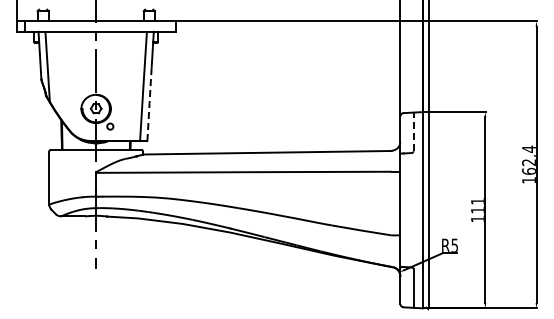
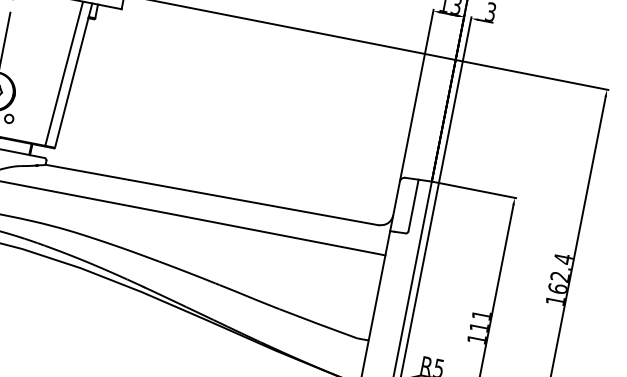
line: (149, 103) -> (67, 98), dashed -> solid
line: (413, 131) -> (413, 204), dashed -> solid

